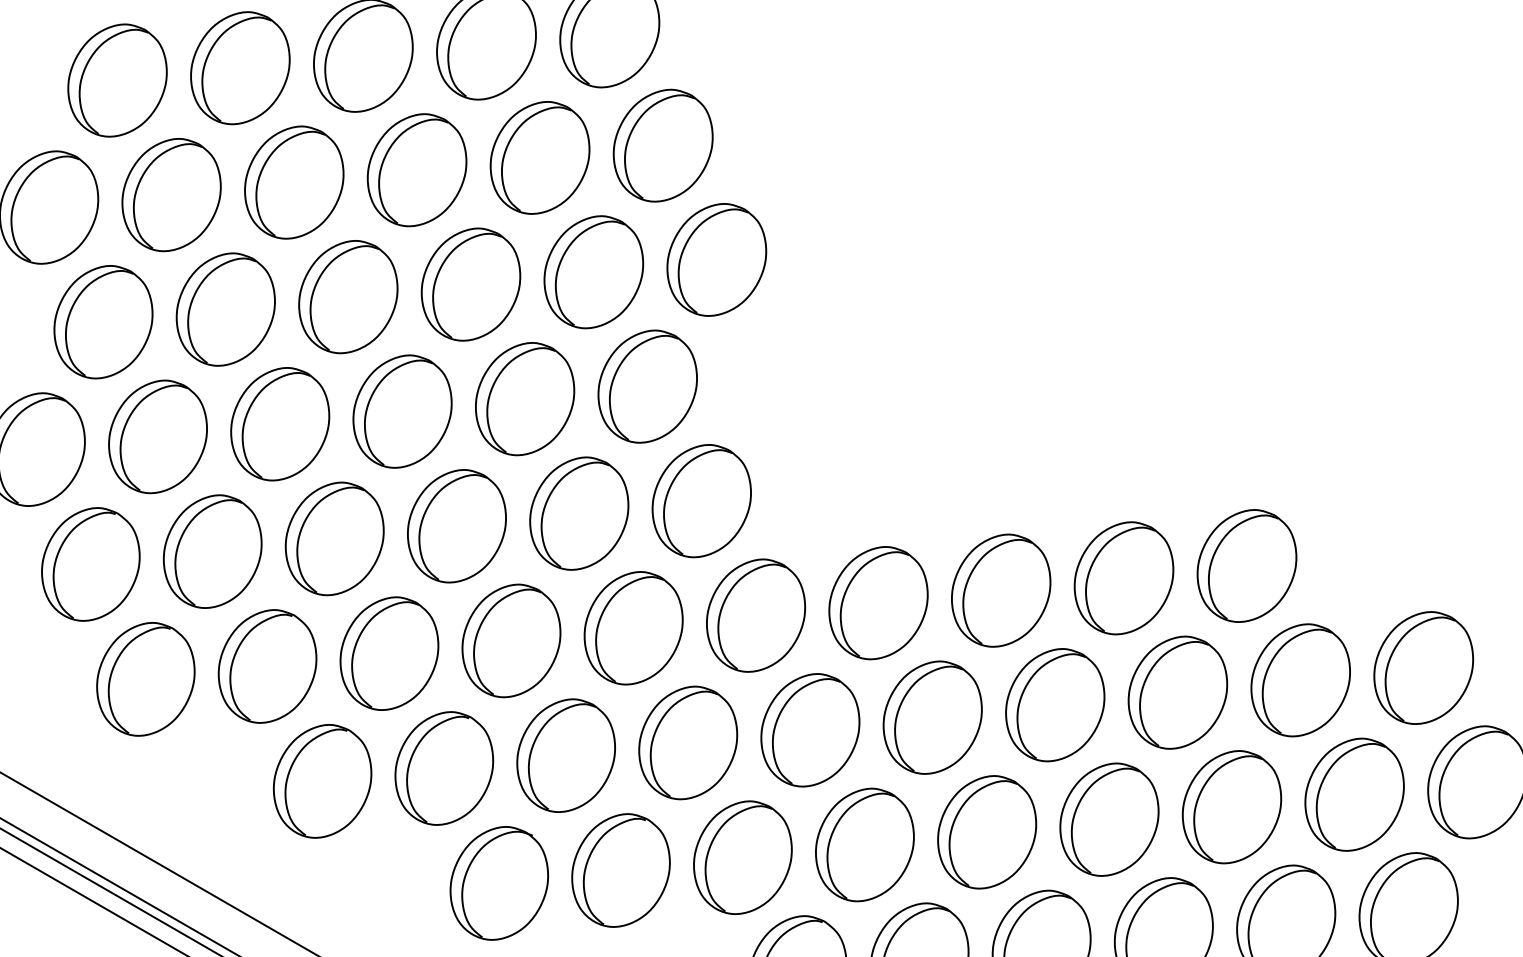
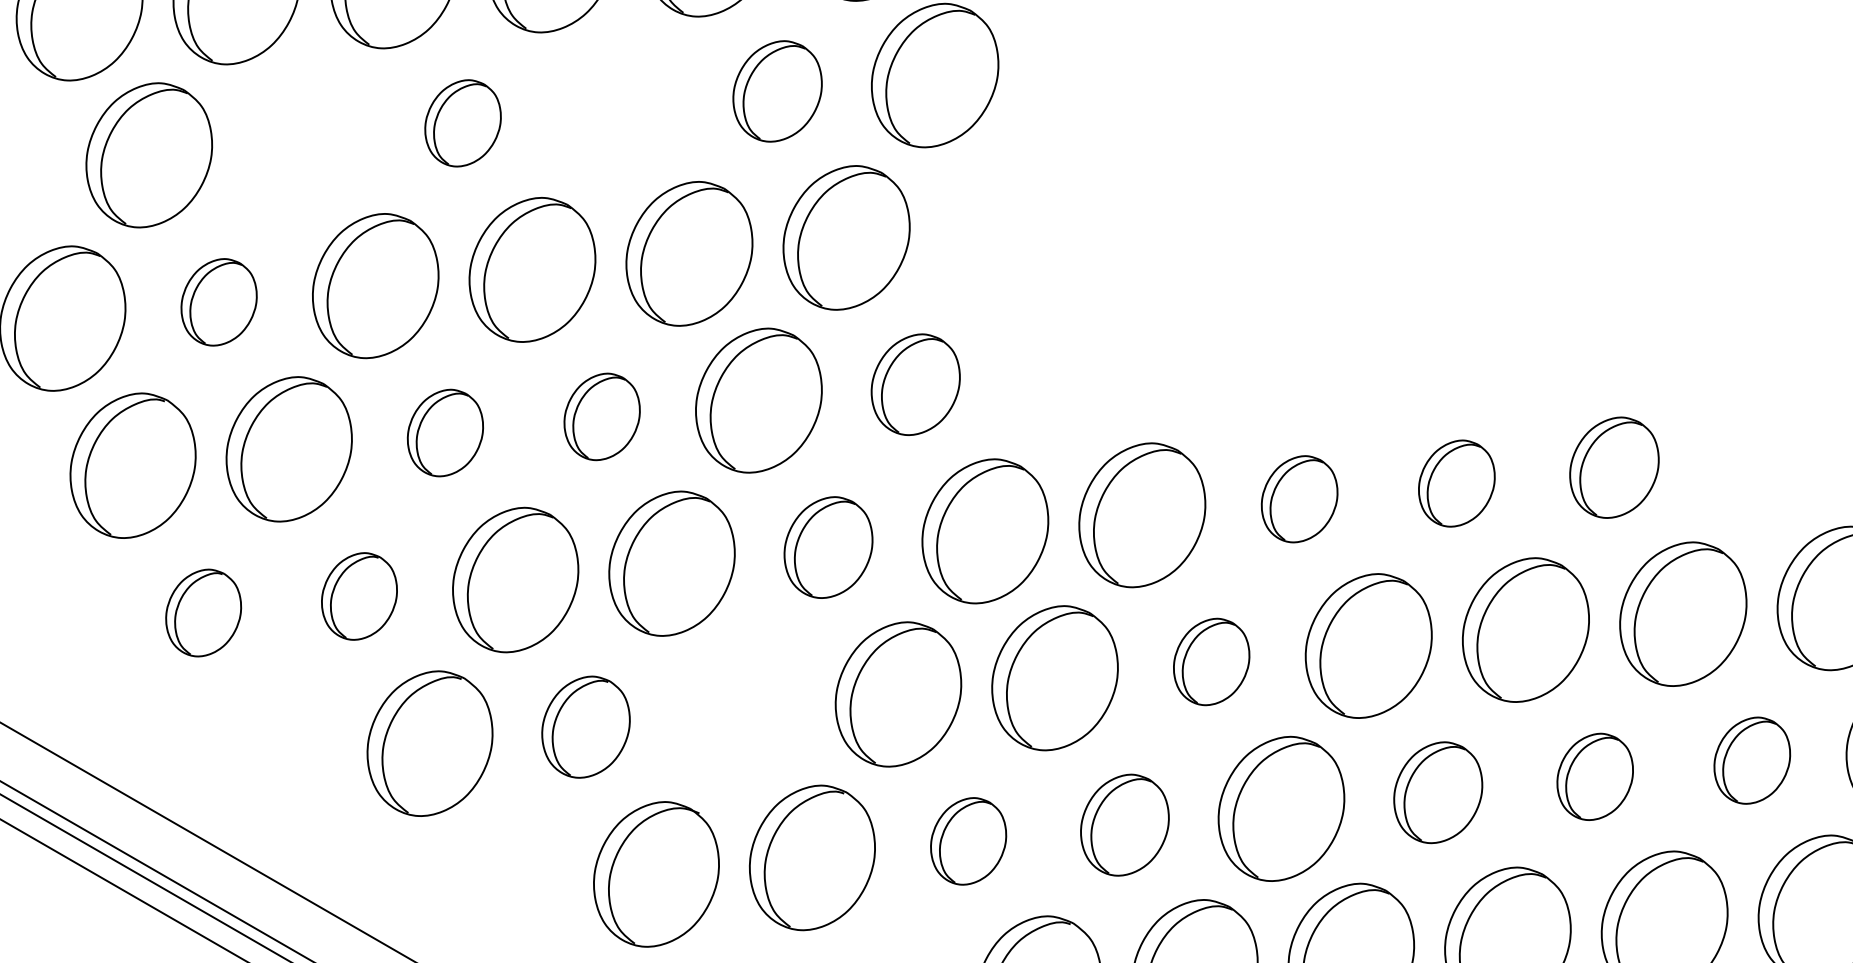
part: (593, 272) -> (777, 91), size x0.7
part: (470, 284) -> (619, 107), removed
part: (348, 297) -> (463, 123), size x0.6
part: (225, 309) -> (305, 139), removed
part: (157, 436) -> (218, 301), size x0.6
part: (701, 501) -> (915, 385), size x0.7
part: (456, 526) -> (601, 417), size x0.6
part: (334, 538) -> (445, 432), size x0.6
part: (1246, 565) -> (1613, 467), size x0.7
part: (1123, 578) -> (1456, 483), size x0.6
part: (1001, 590) -> (1299, 499), size x0.6
part: (633, 628) -> (828, 547), size x0.7
part: (267, 666) -> (359, 596), size x0.6
part: (145, 679) -> (203, 613), size x0.6
part: (932, 717) -> (1211, 661), size x0.6
part: (565, 755) -> (741, 710), removed
part: (444, 768) -> (586, 727), size x0.7
part: (1354, 794) -> (1752, 760), size x0.6
part: (1231, 807) -> (1594, 777), size x0.6
part: (1109, 819) -> (1438, 792), size x0.7
part: (864, 844) -> (1124, 824), size x0.7
part: (742, 857) -> (968, 841), size x0.6

